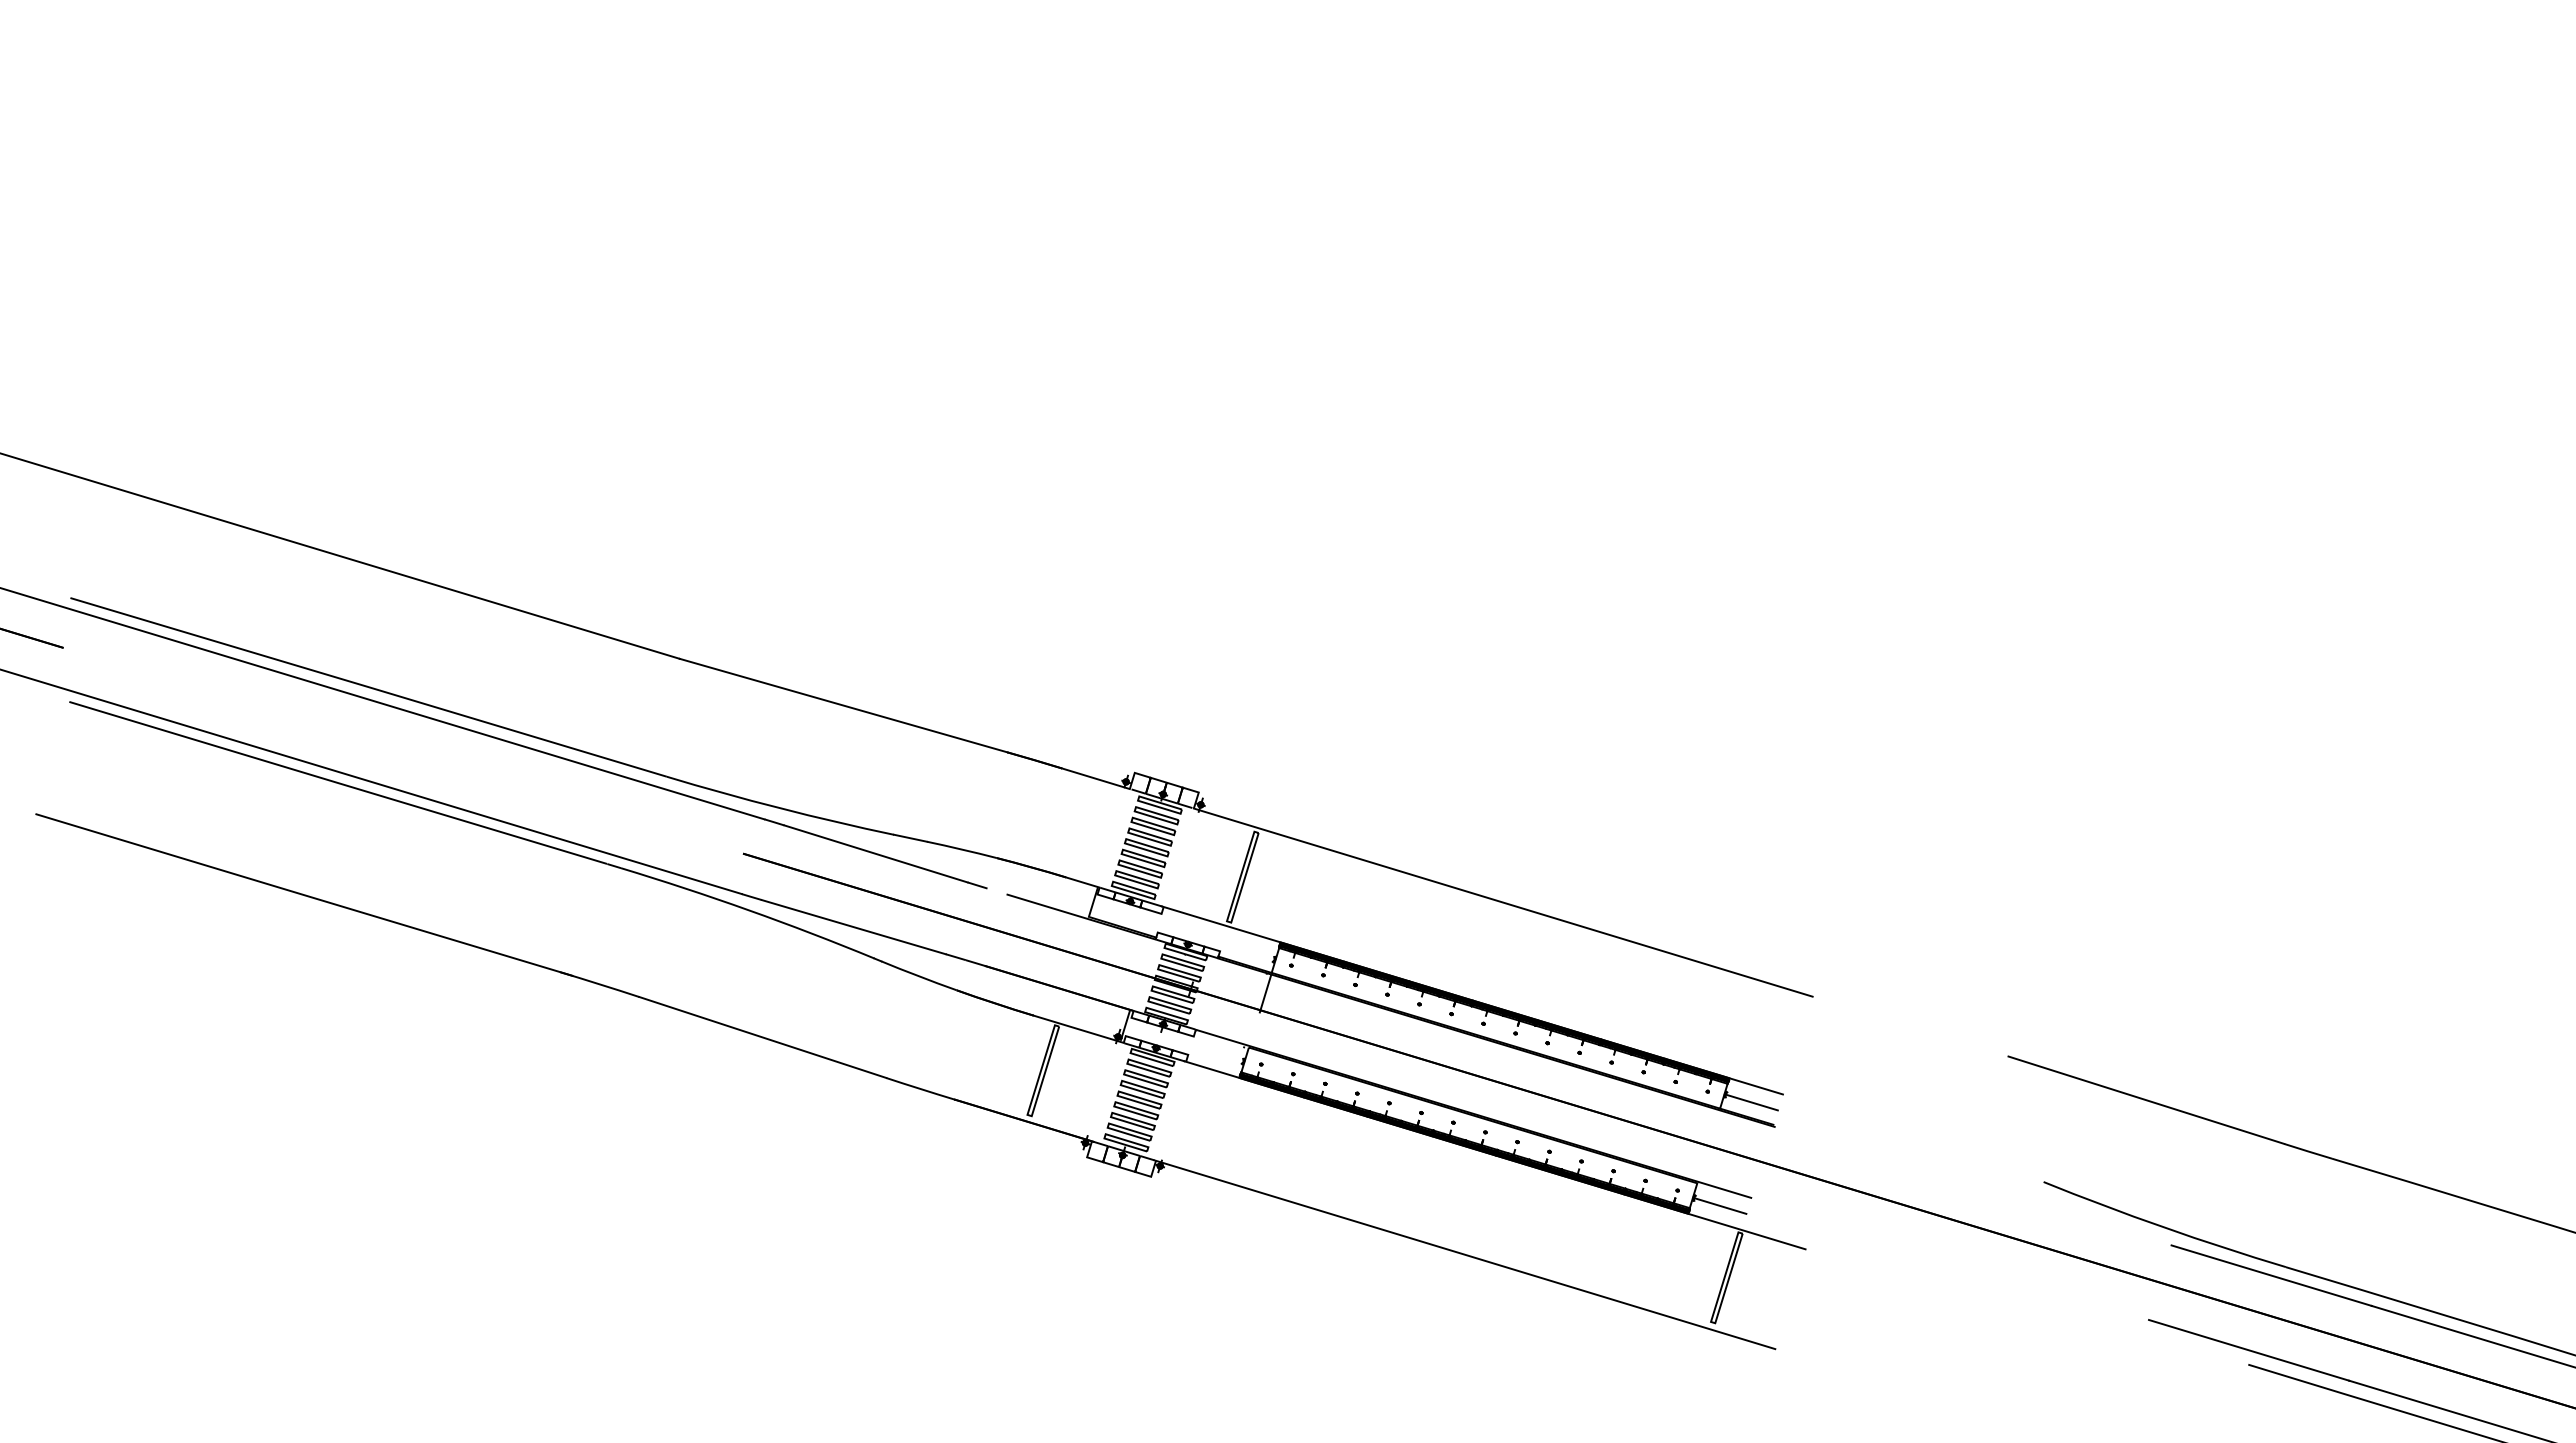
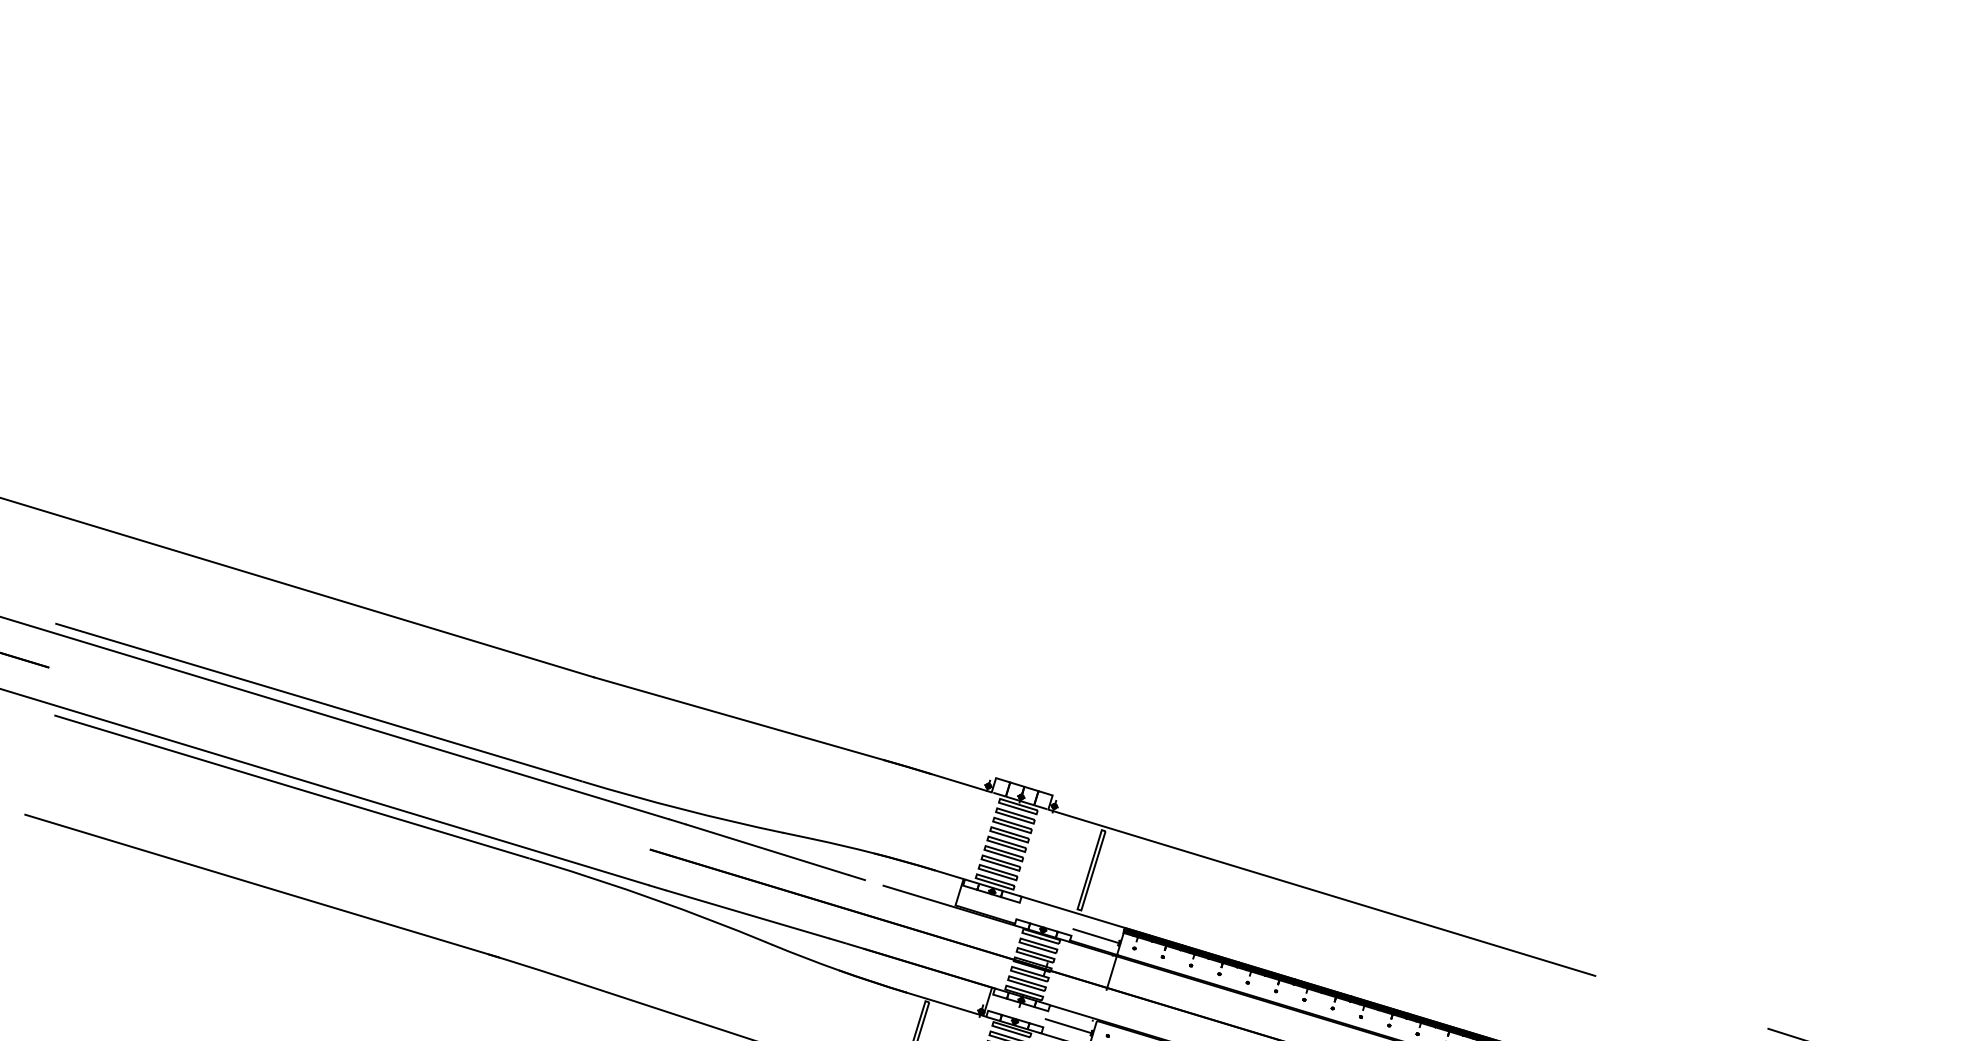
line: (1248, 951) -> (1096, 935), added
line: (1217, 1053) -> (1069, 1026), added

